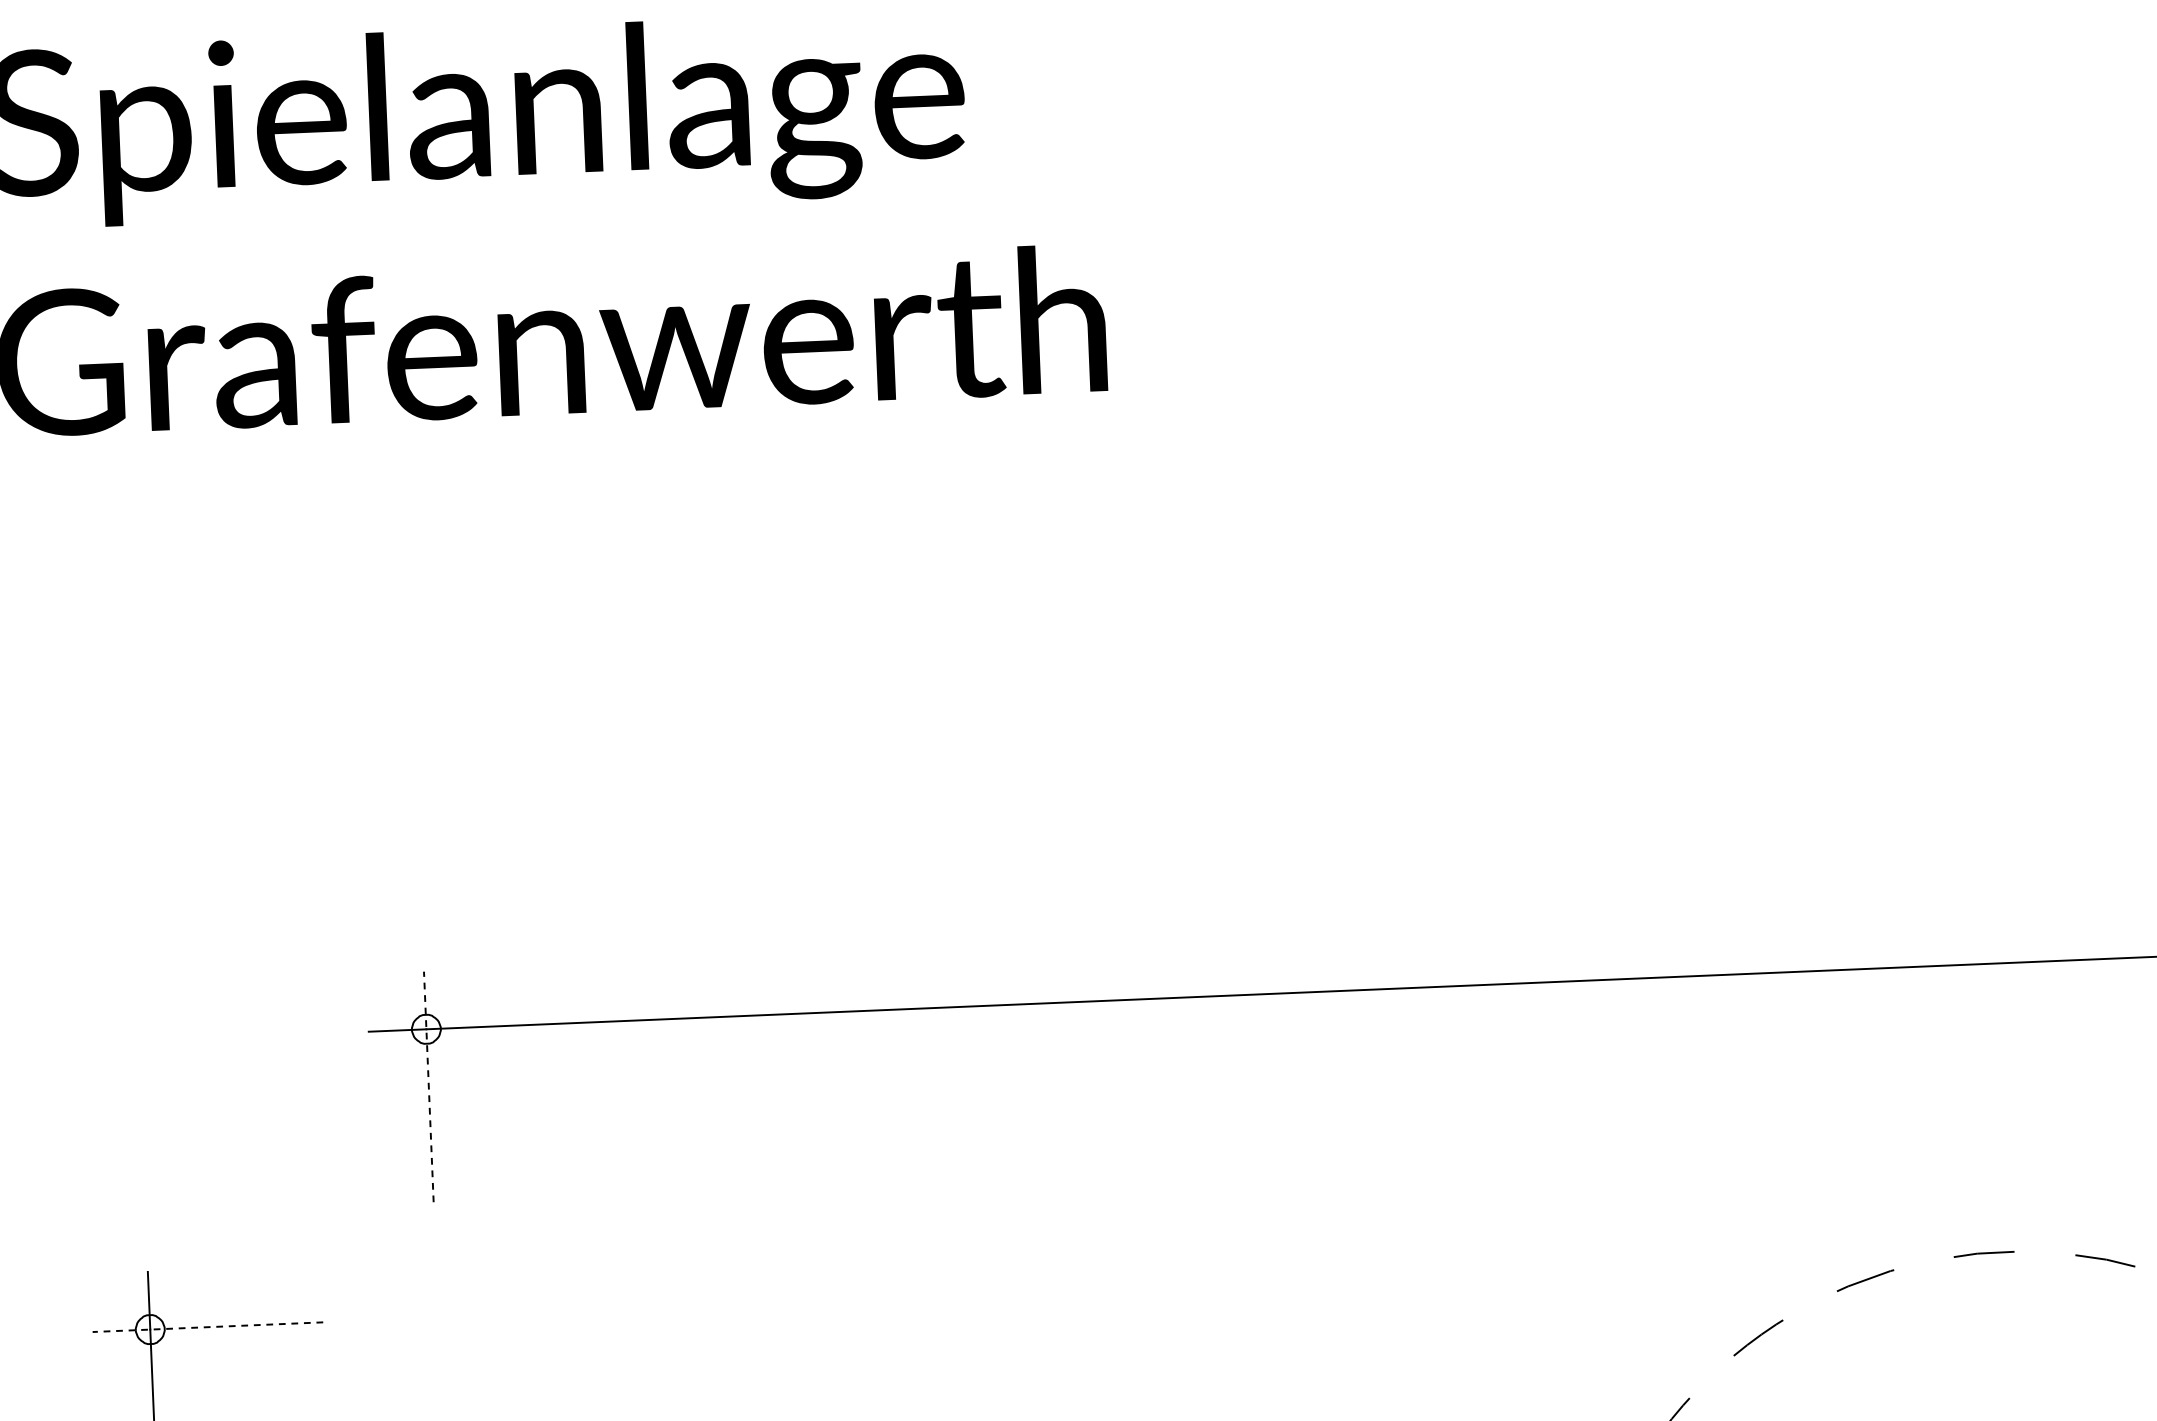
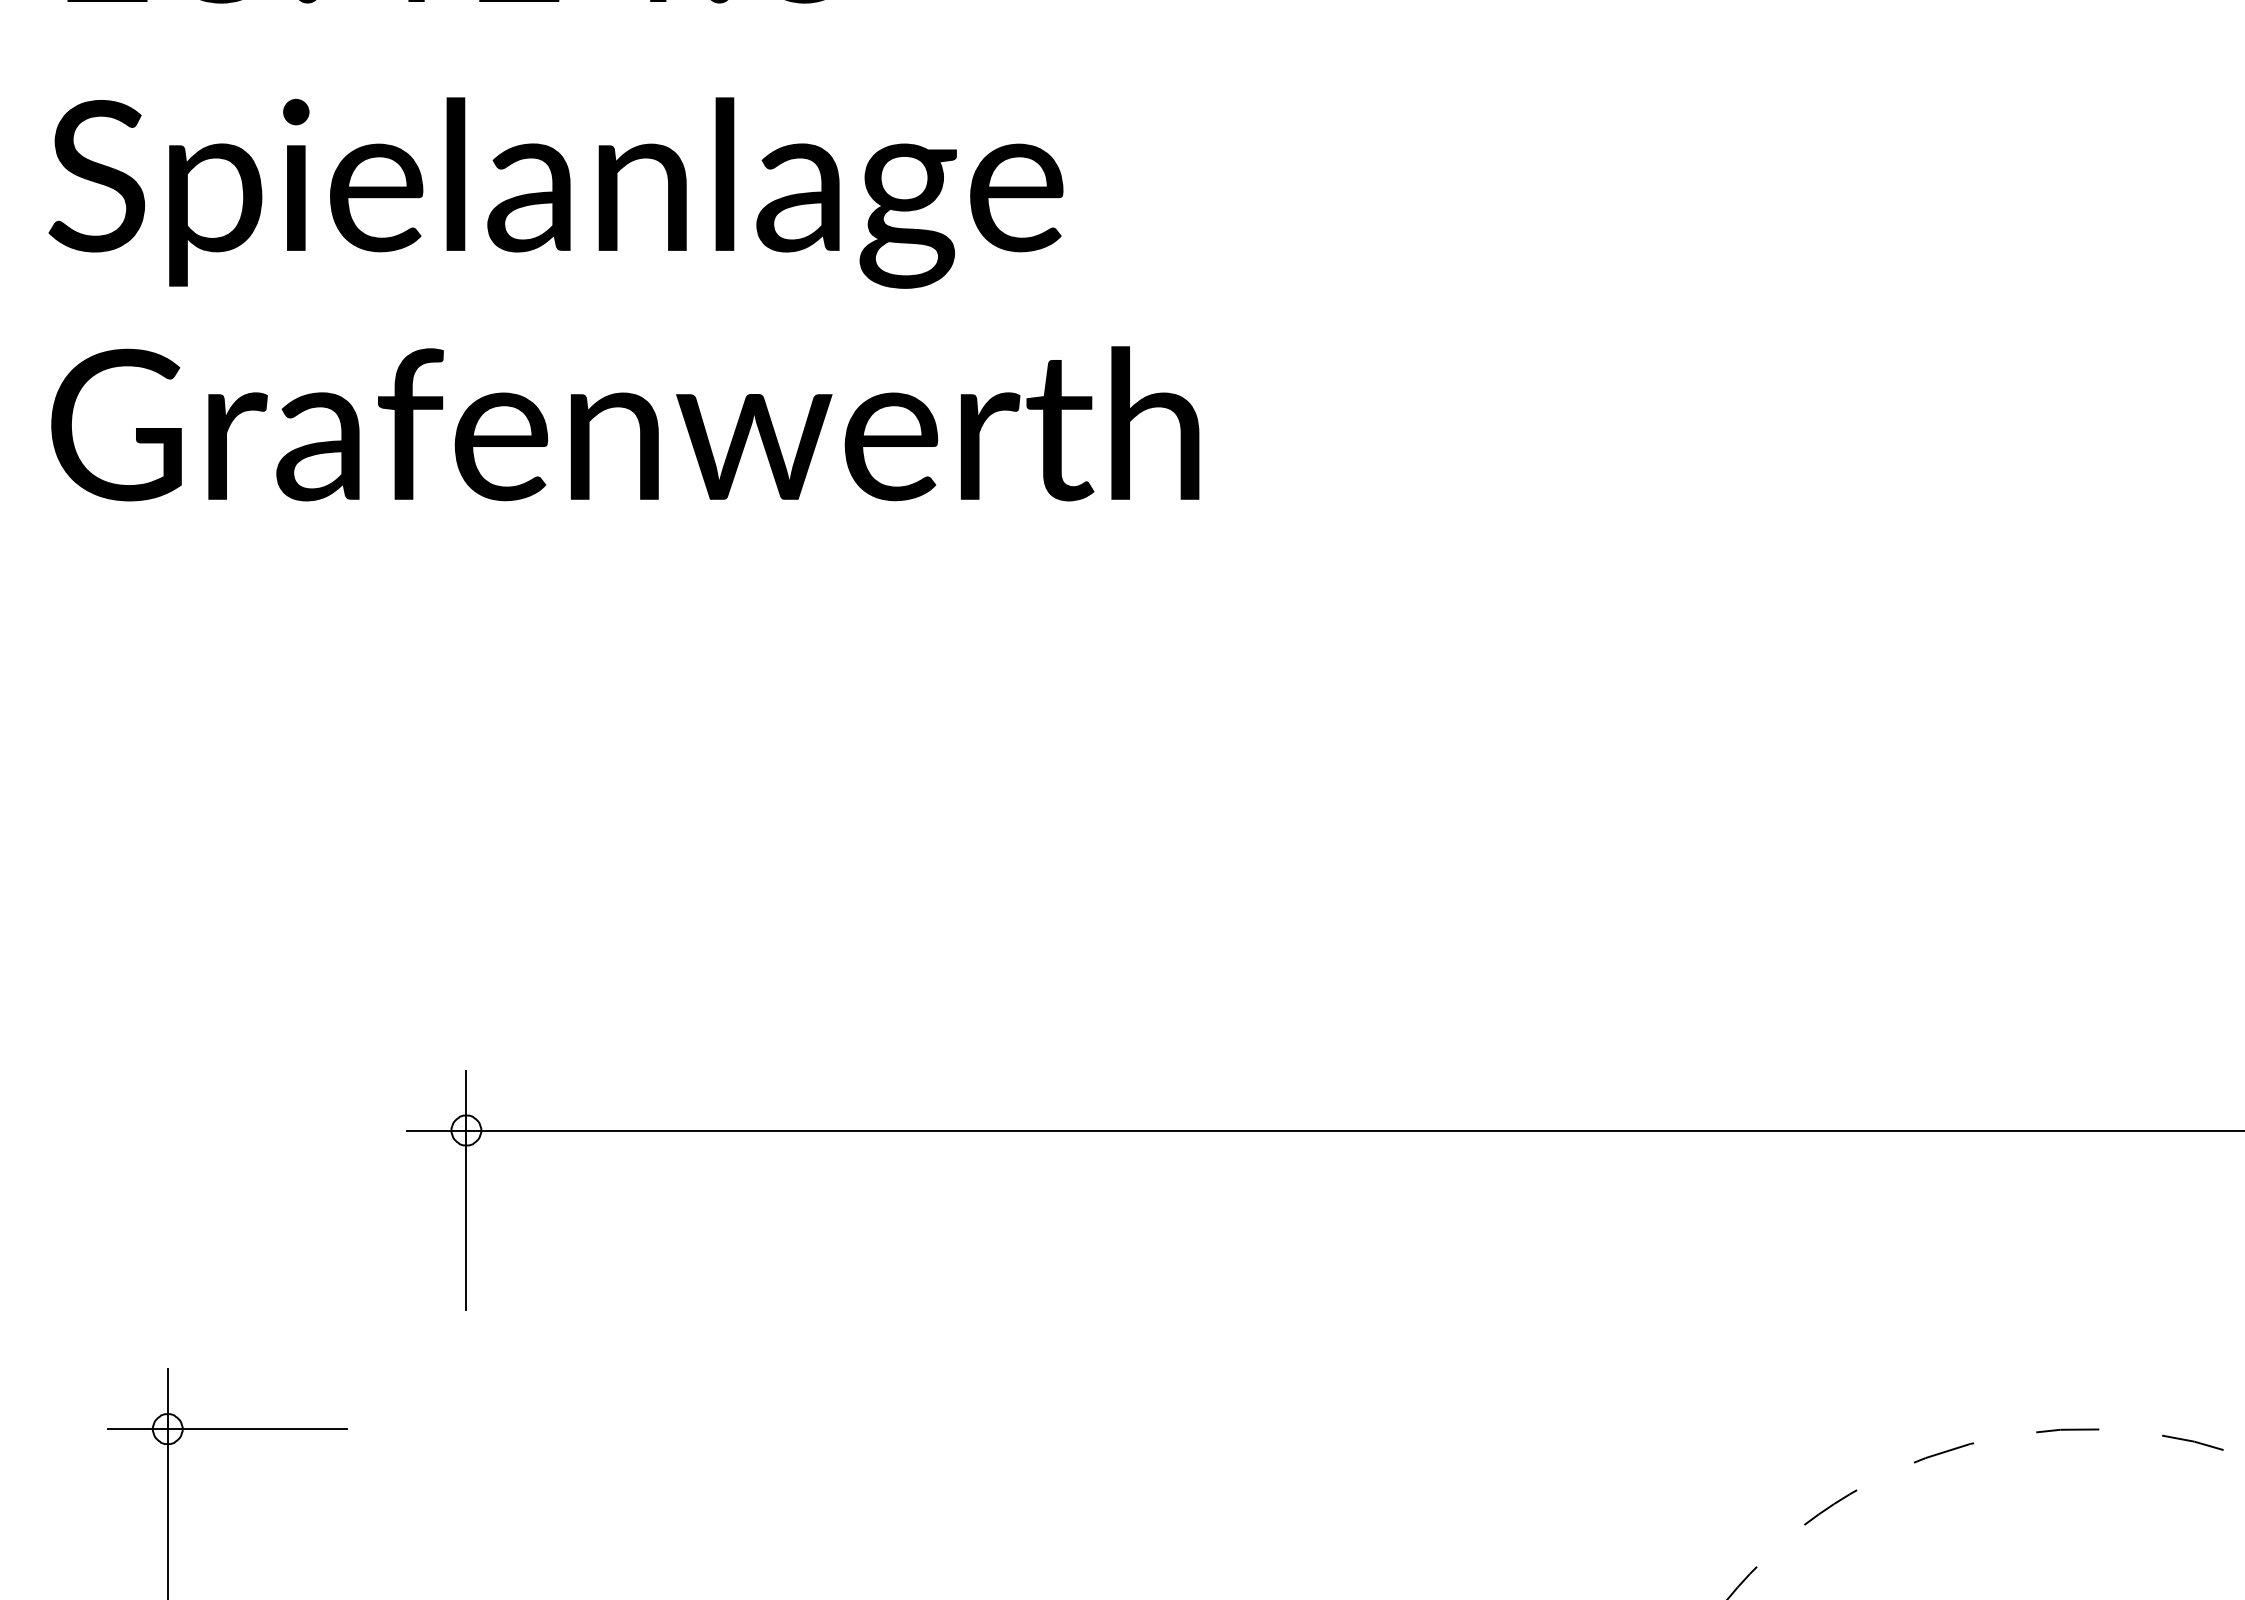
line: (428, 1086) -> (466, 1189), dashed -> solid
line: (207, 1327) -> (227, 1429), dashed -> solid

